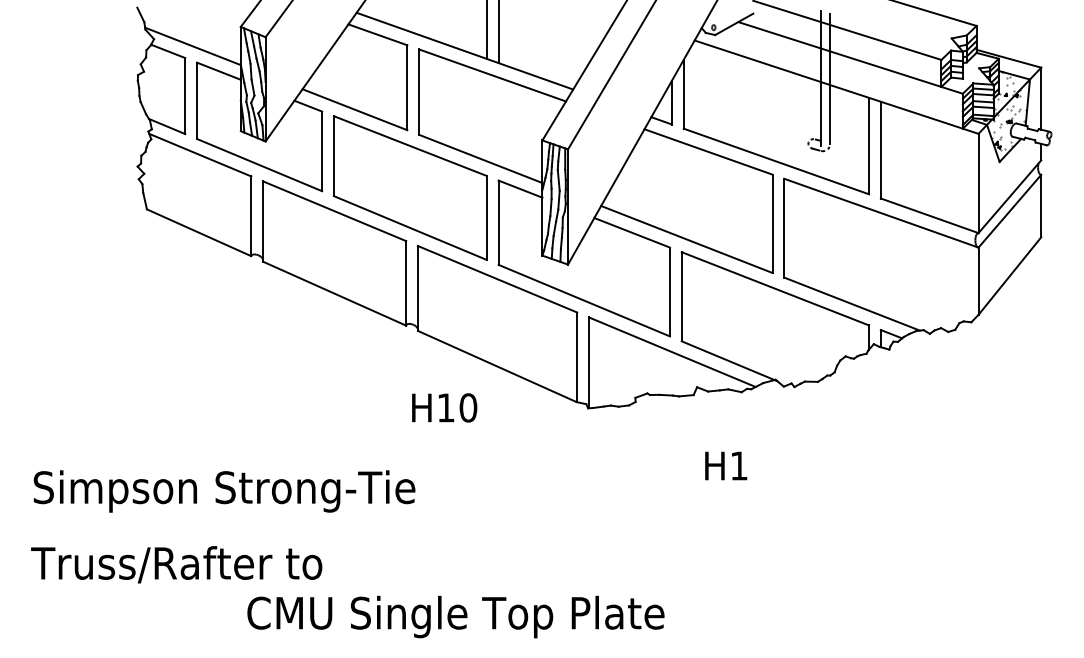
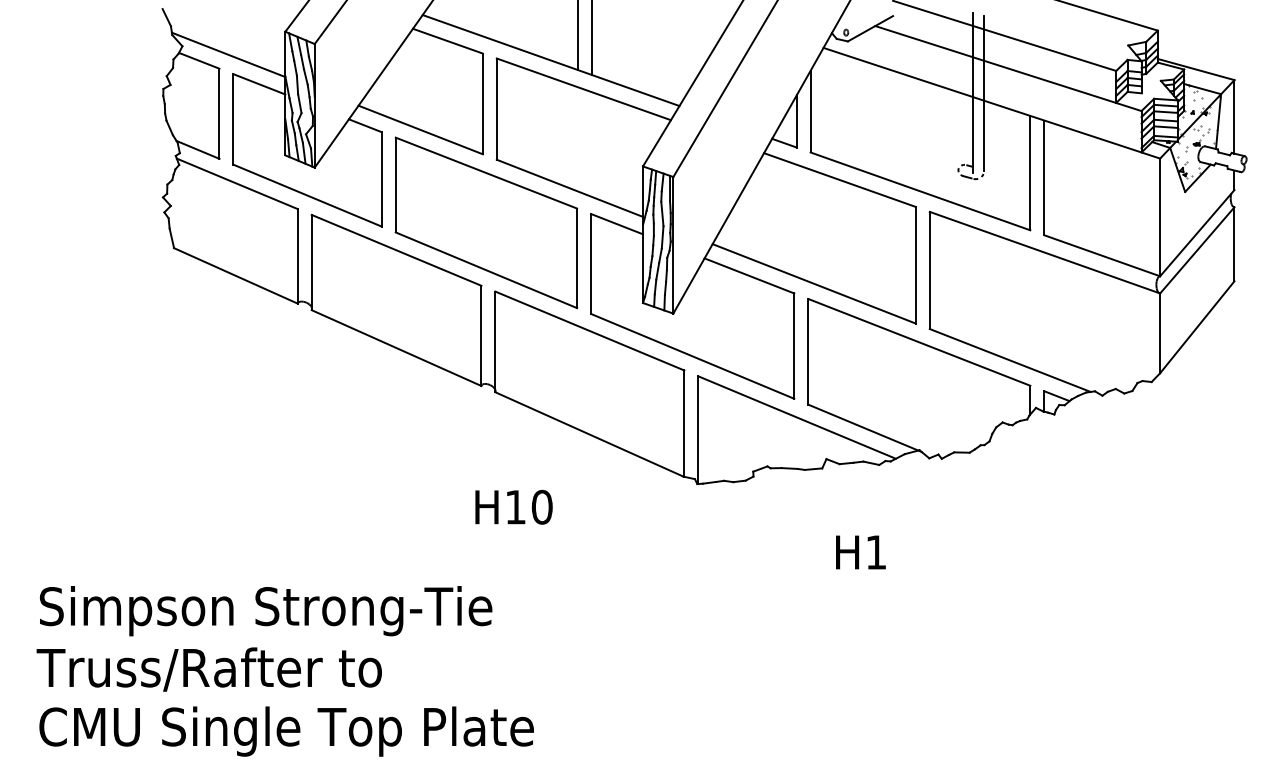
text: (444, 407) -> (513, 506), moved
text: (224, 491) -> (266, 611), moved
text: (455, 616) -> (286, 730), moved

